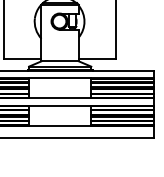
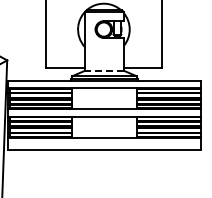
line: (60, 61) -> (104, 70), solid -> dashed

